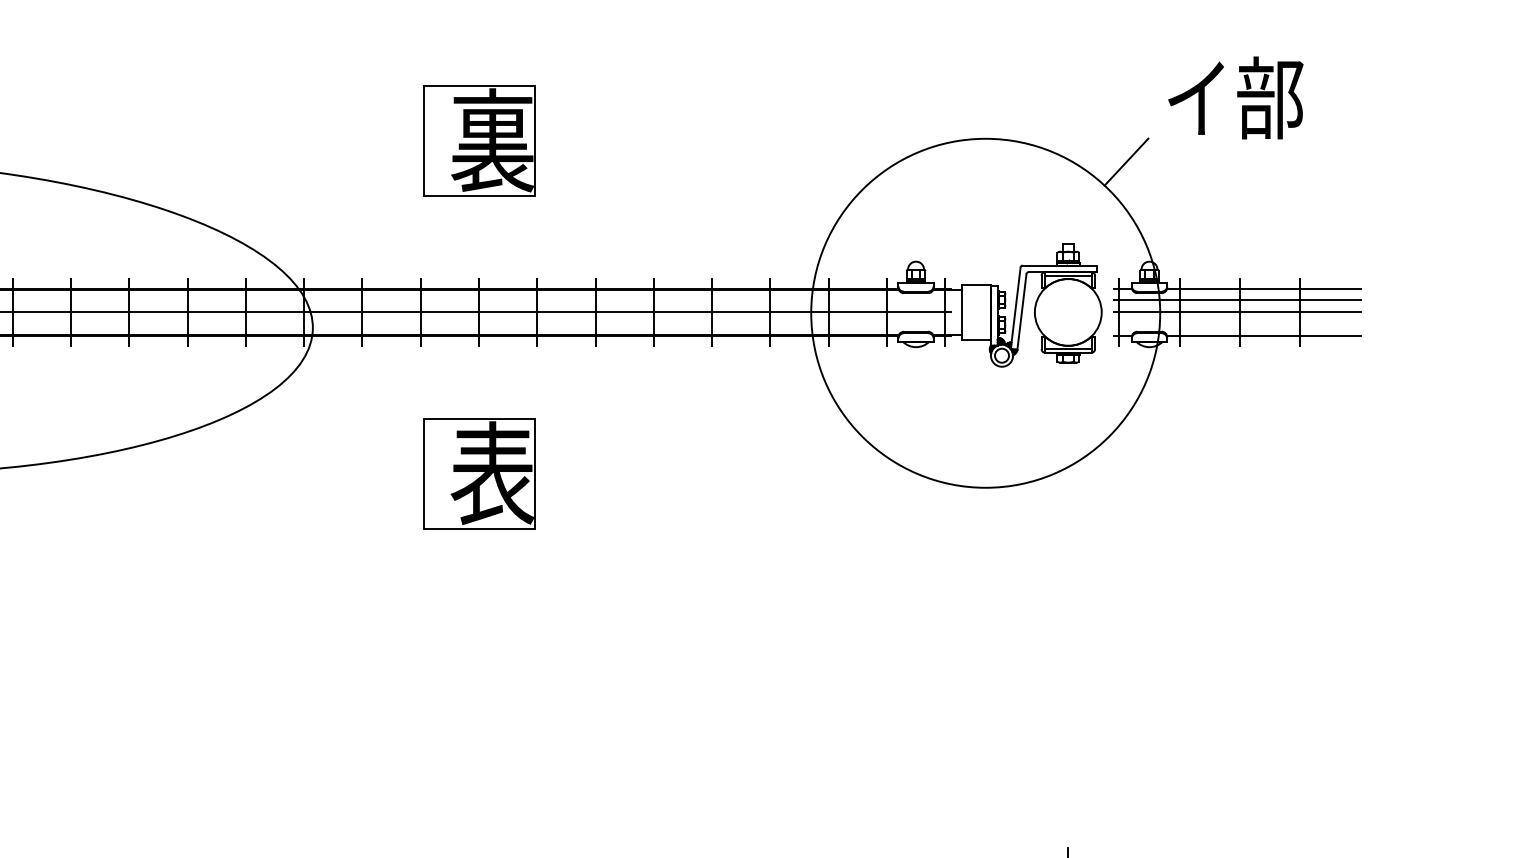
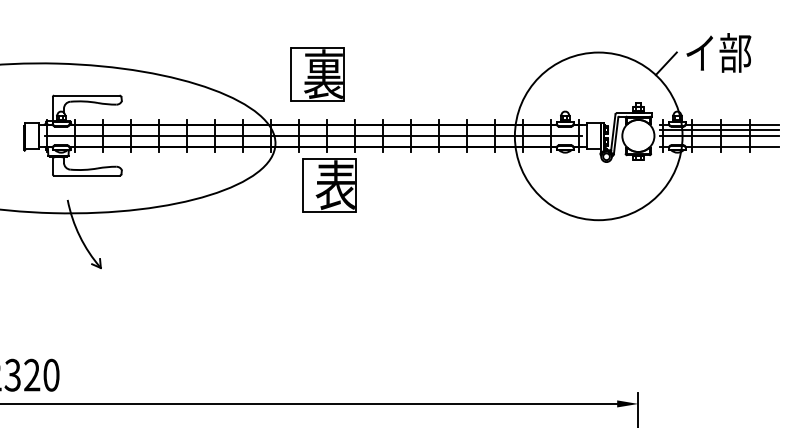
text: (1235, 97) -> (718, 52), moved
part: (479, 140) -> (317, 74), moved
part: (479, 473) -> (329, 185), moved

